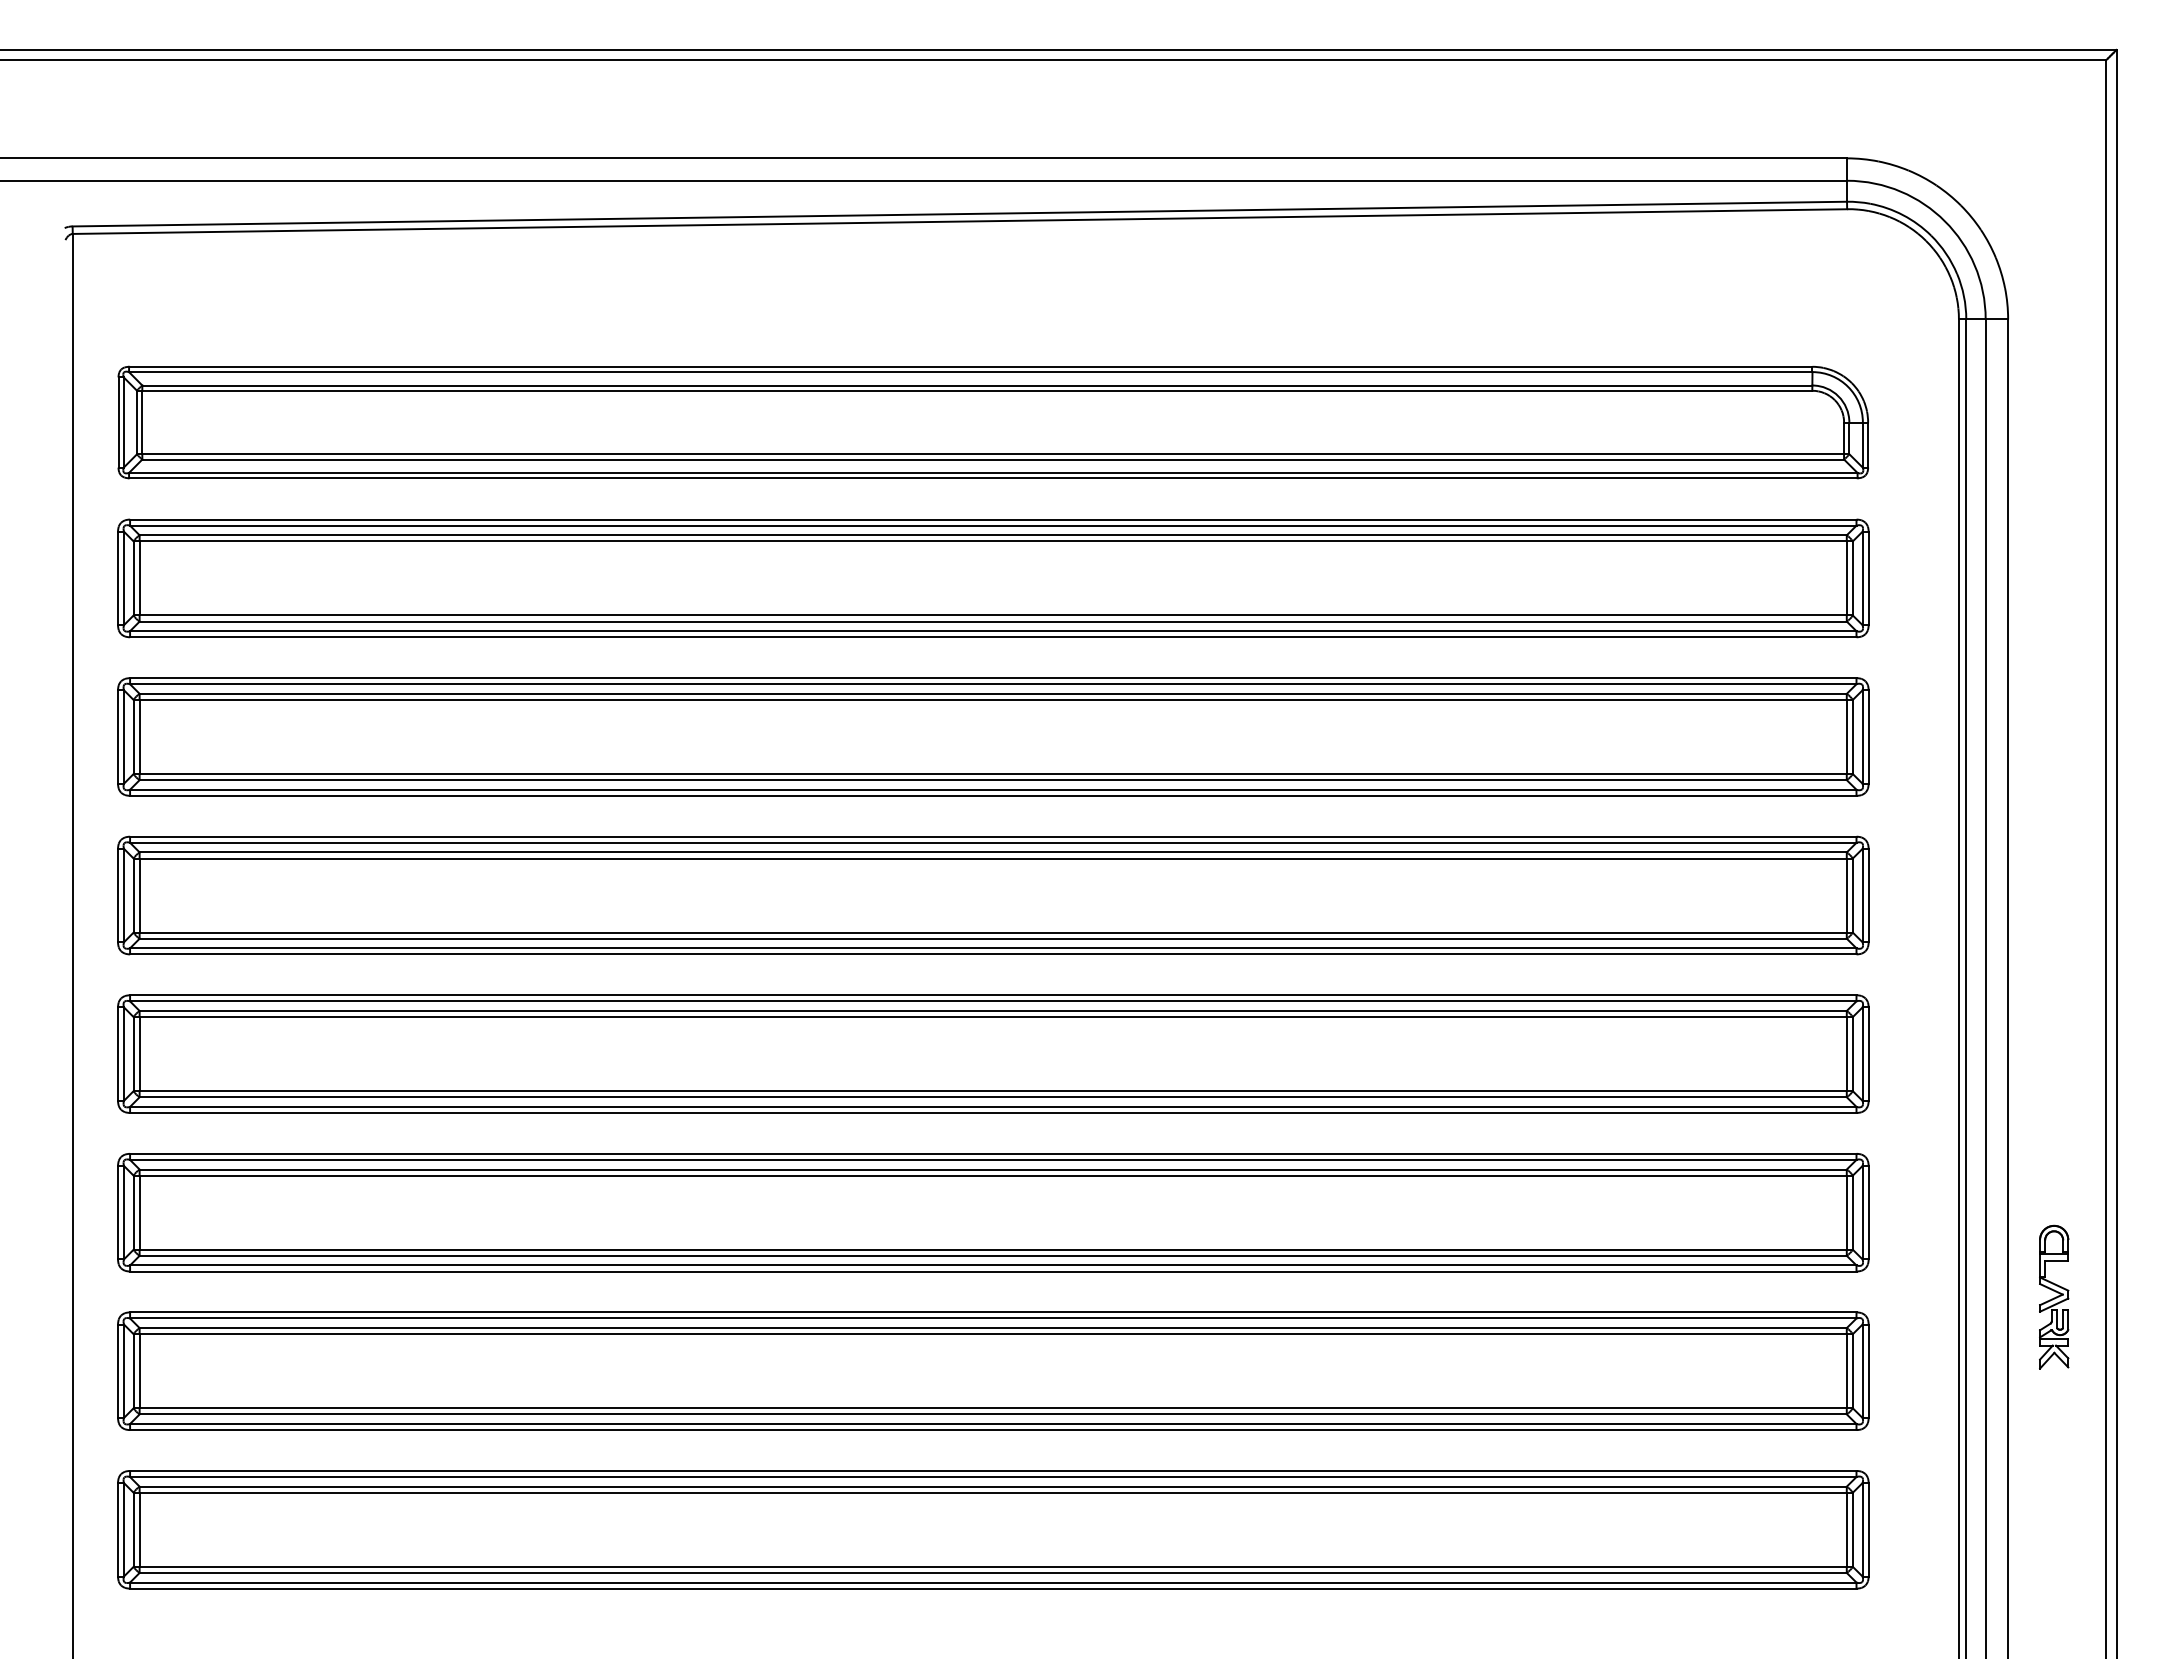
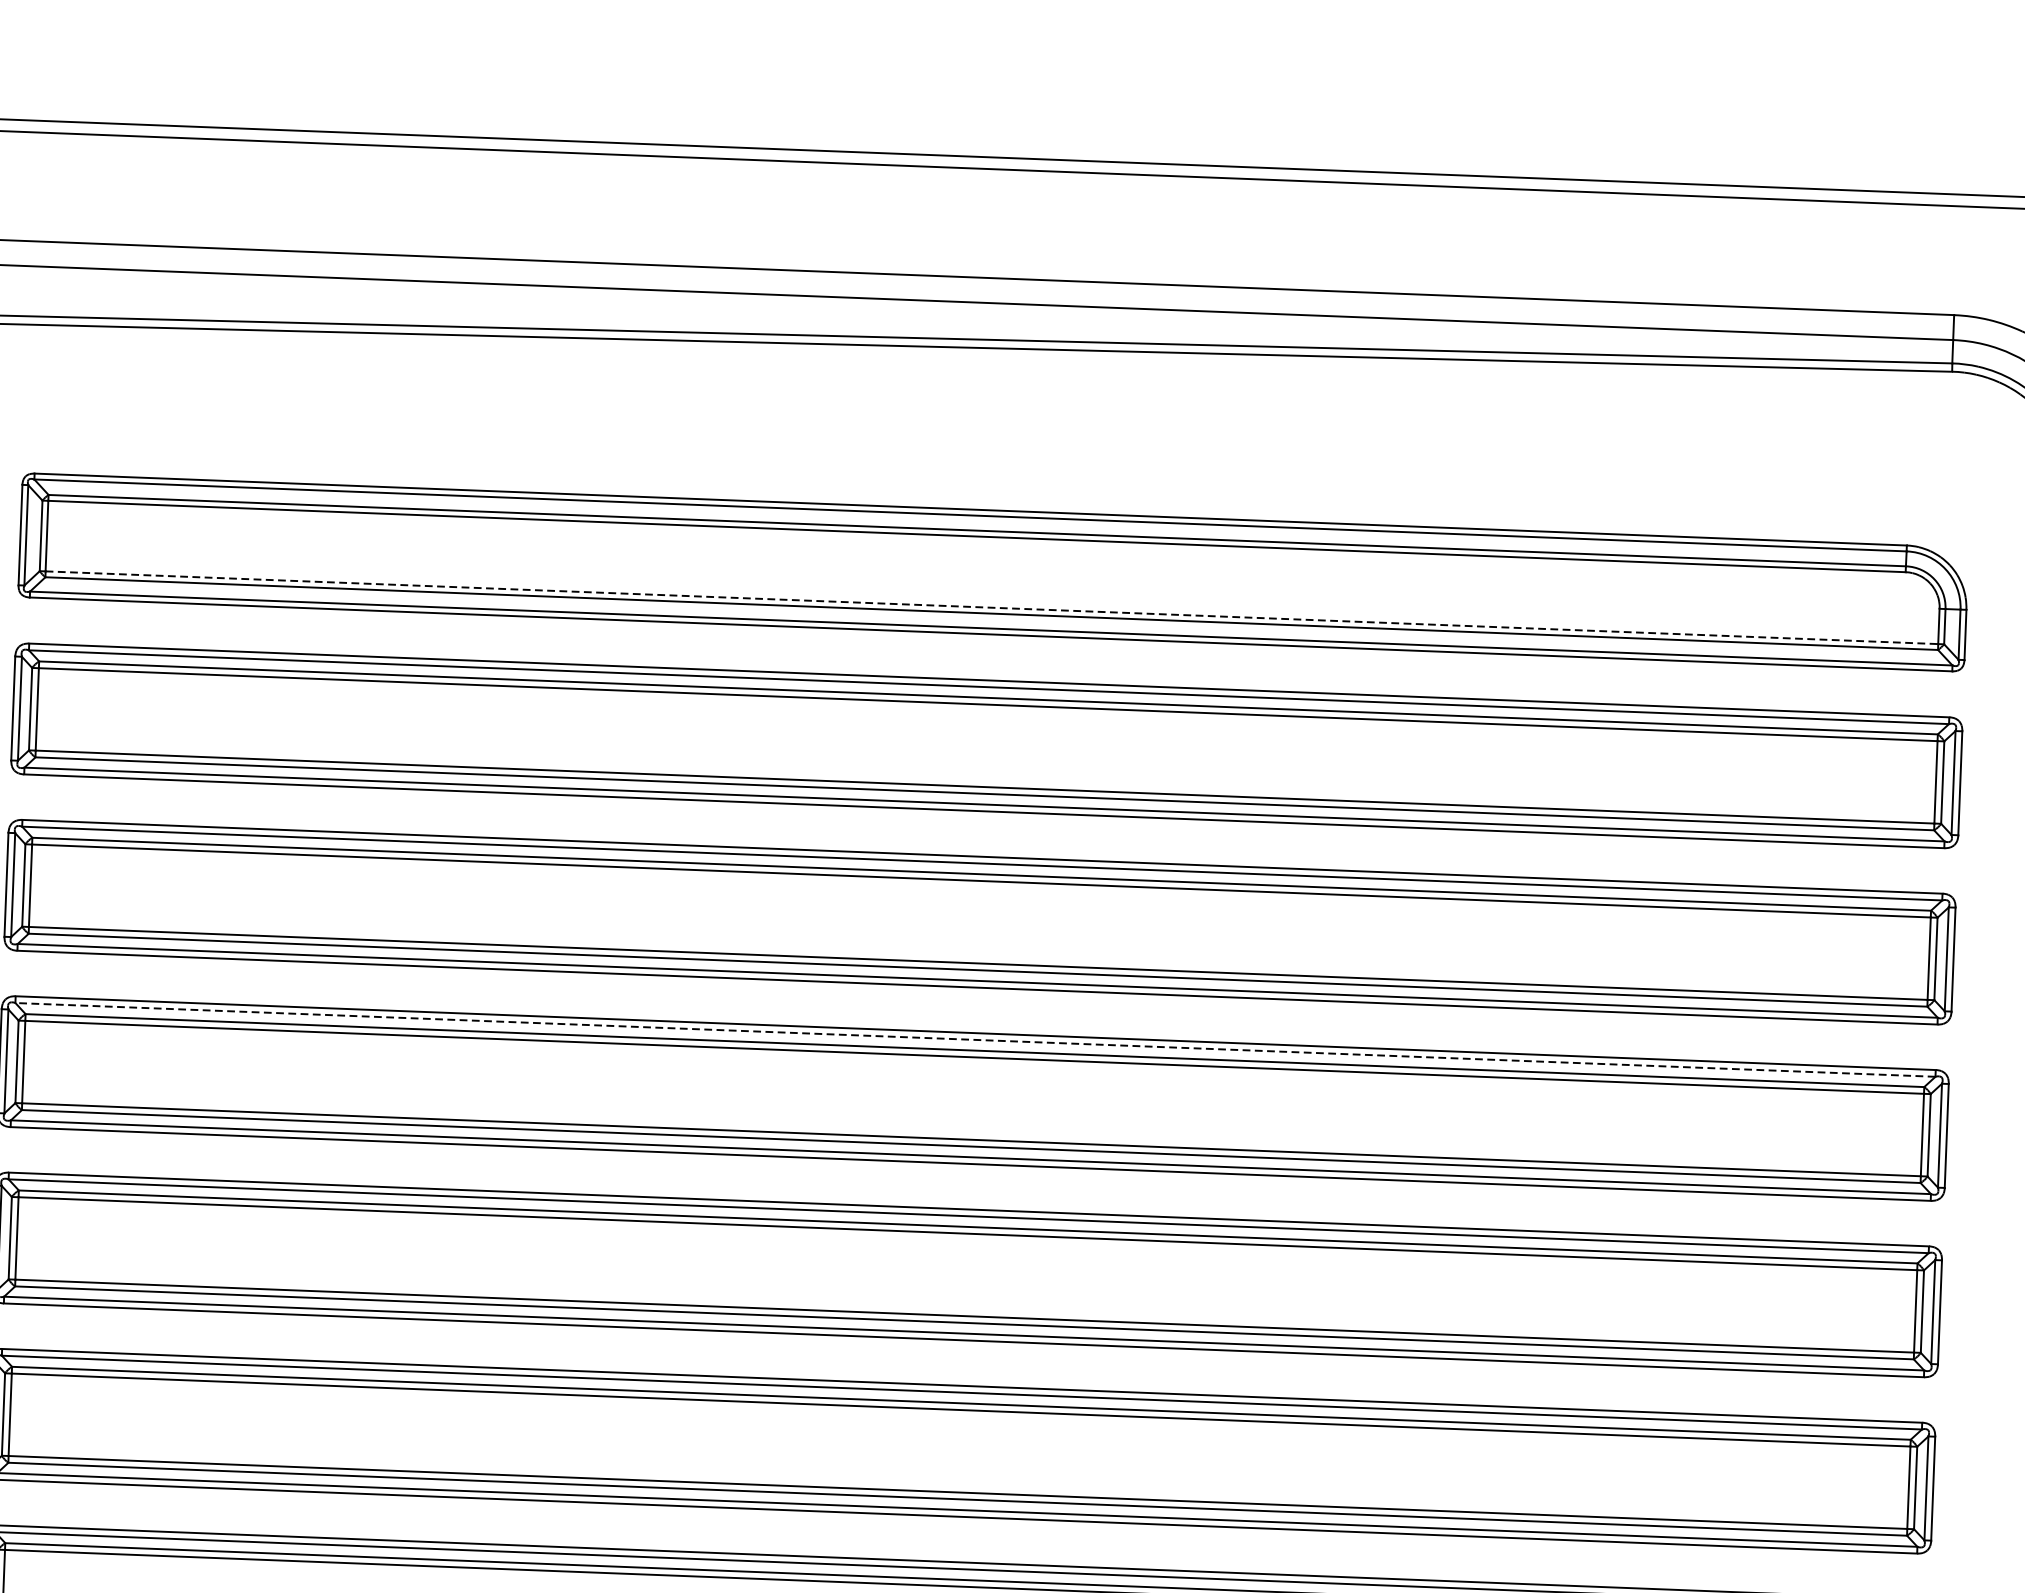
line: (993, 454) -> (992, 608), solid -> dashed
line: (992, 842) -> (974, 1039), solid -> dashed

